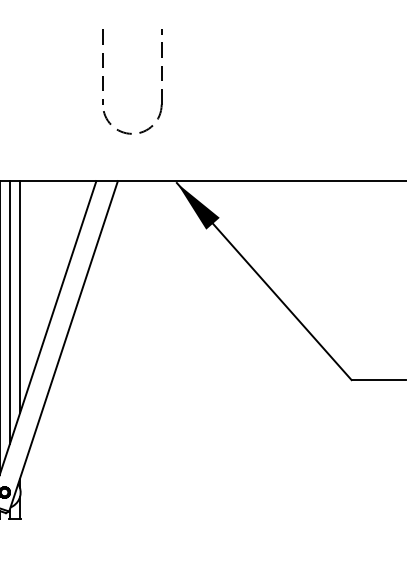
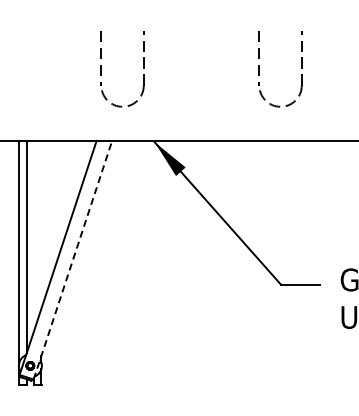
part: (321, 82) -> (259, 69), added
line: (20, 296) -> (41, 224), removed
line: (10, 312) -> (34, 235), removed
line: (62, 346) -> (72, 260), solid -> dashed

